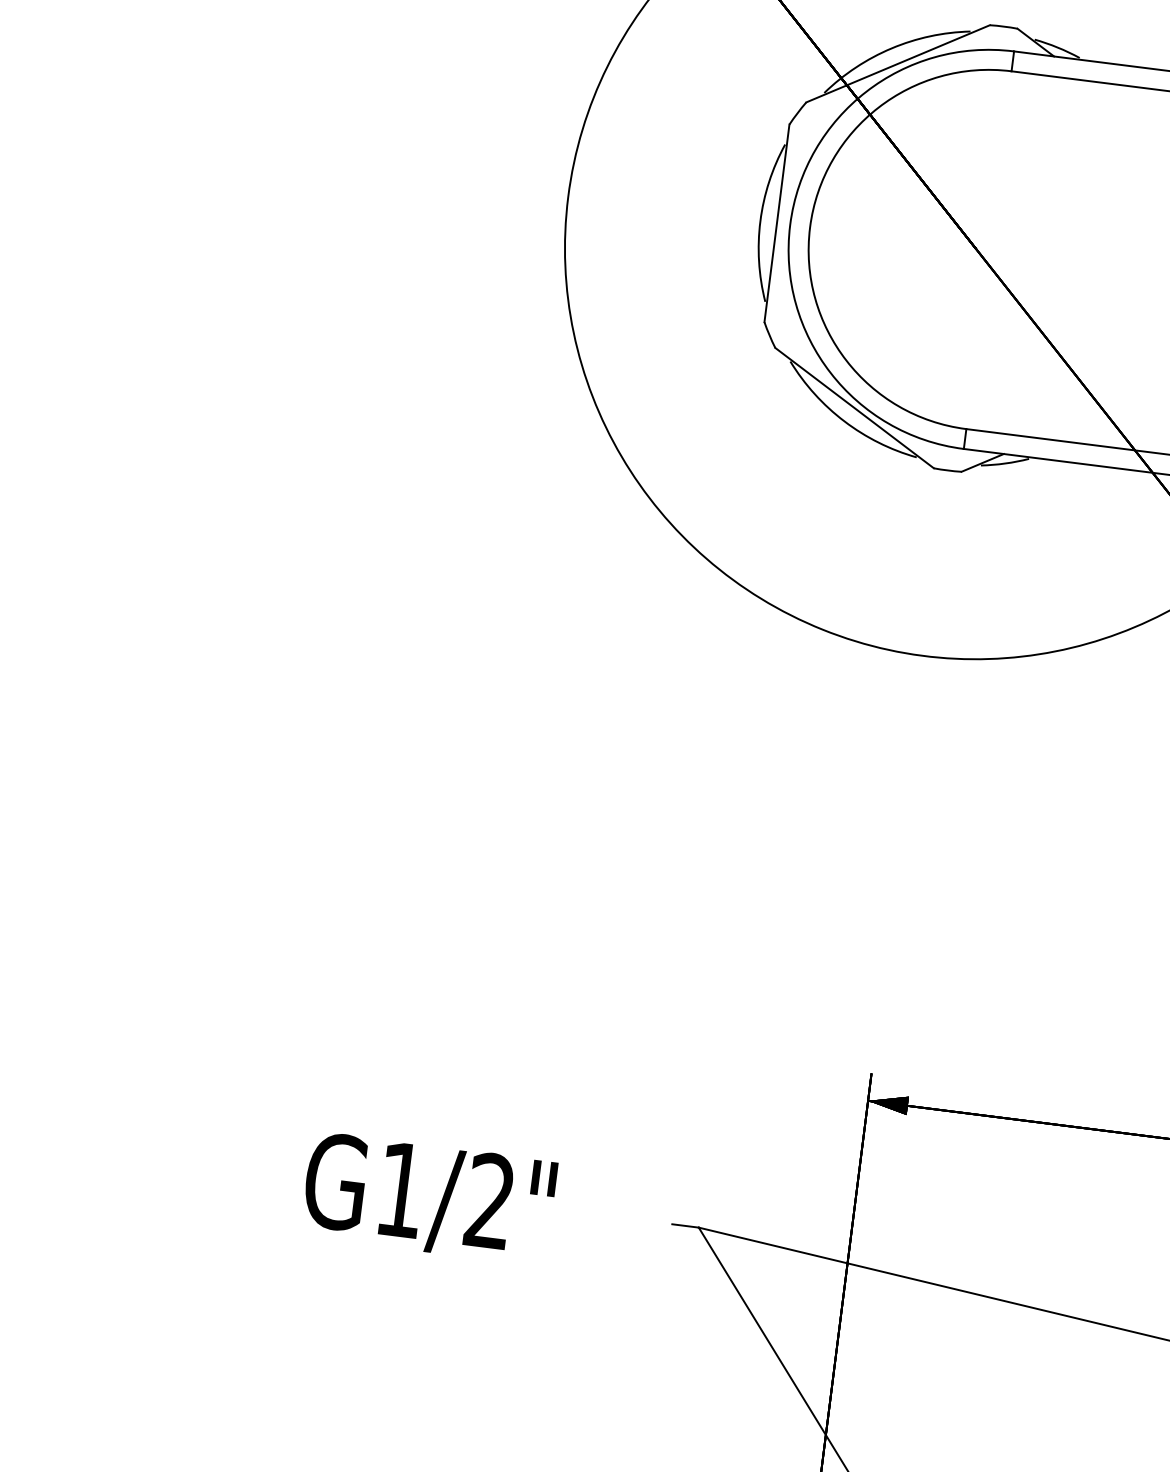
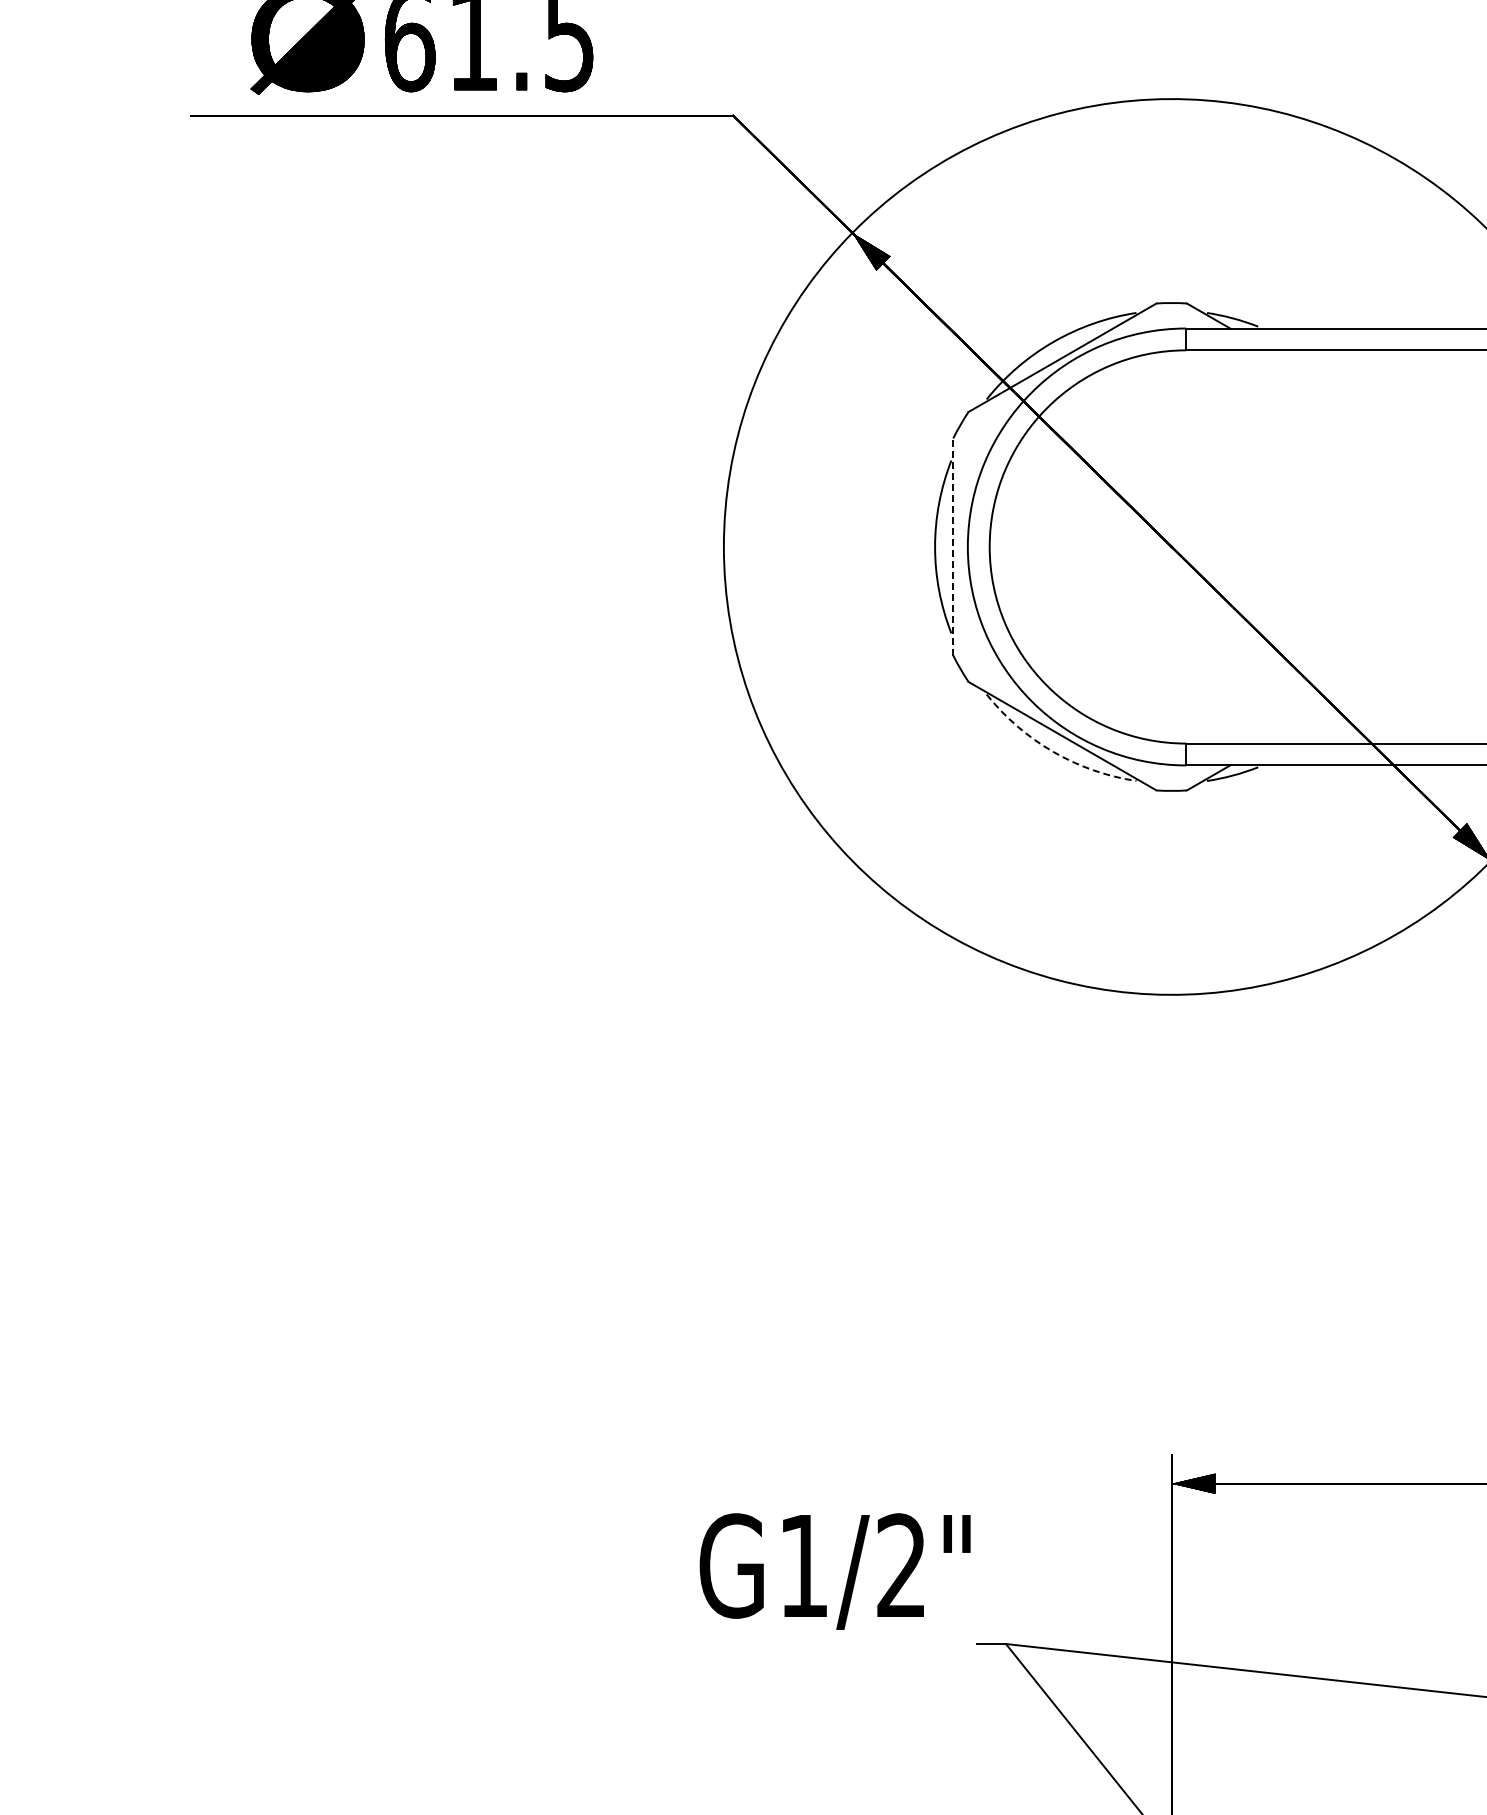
line: (777, 223) -> (953, 546), solid -> dashed
arc: (844, 421) -> (1053, 751), solid -> dashed
text: (428, 1198) -> (834, 1571), moved

